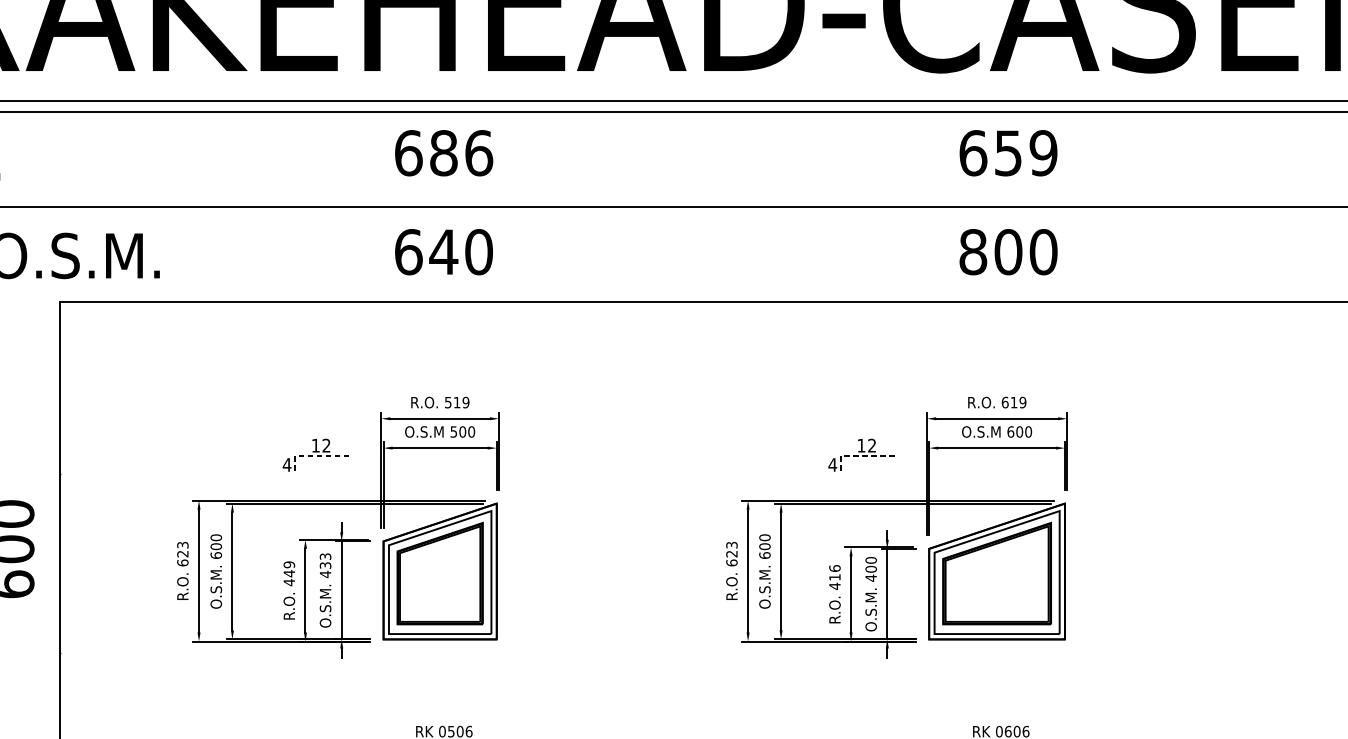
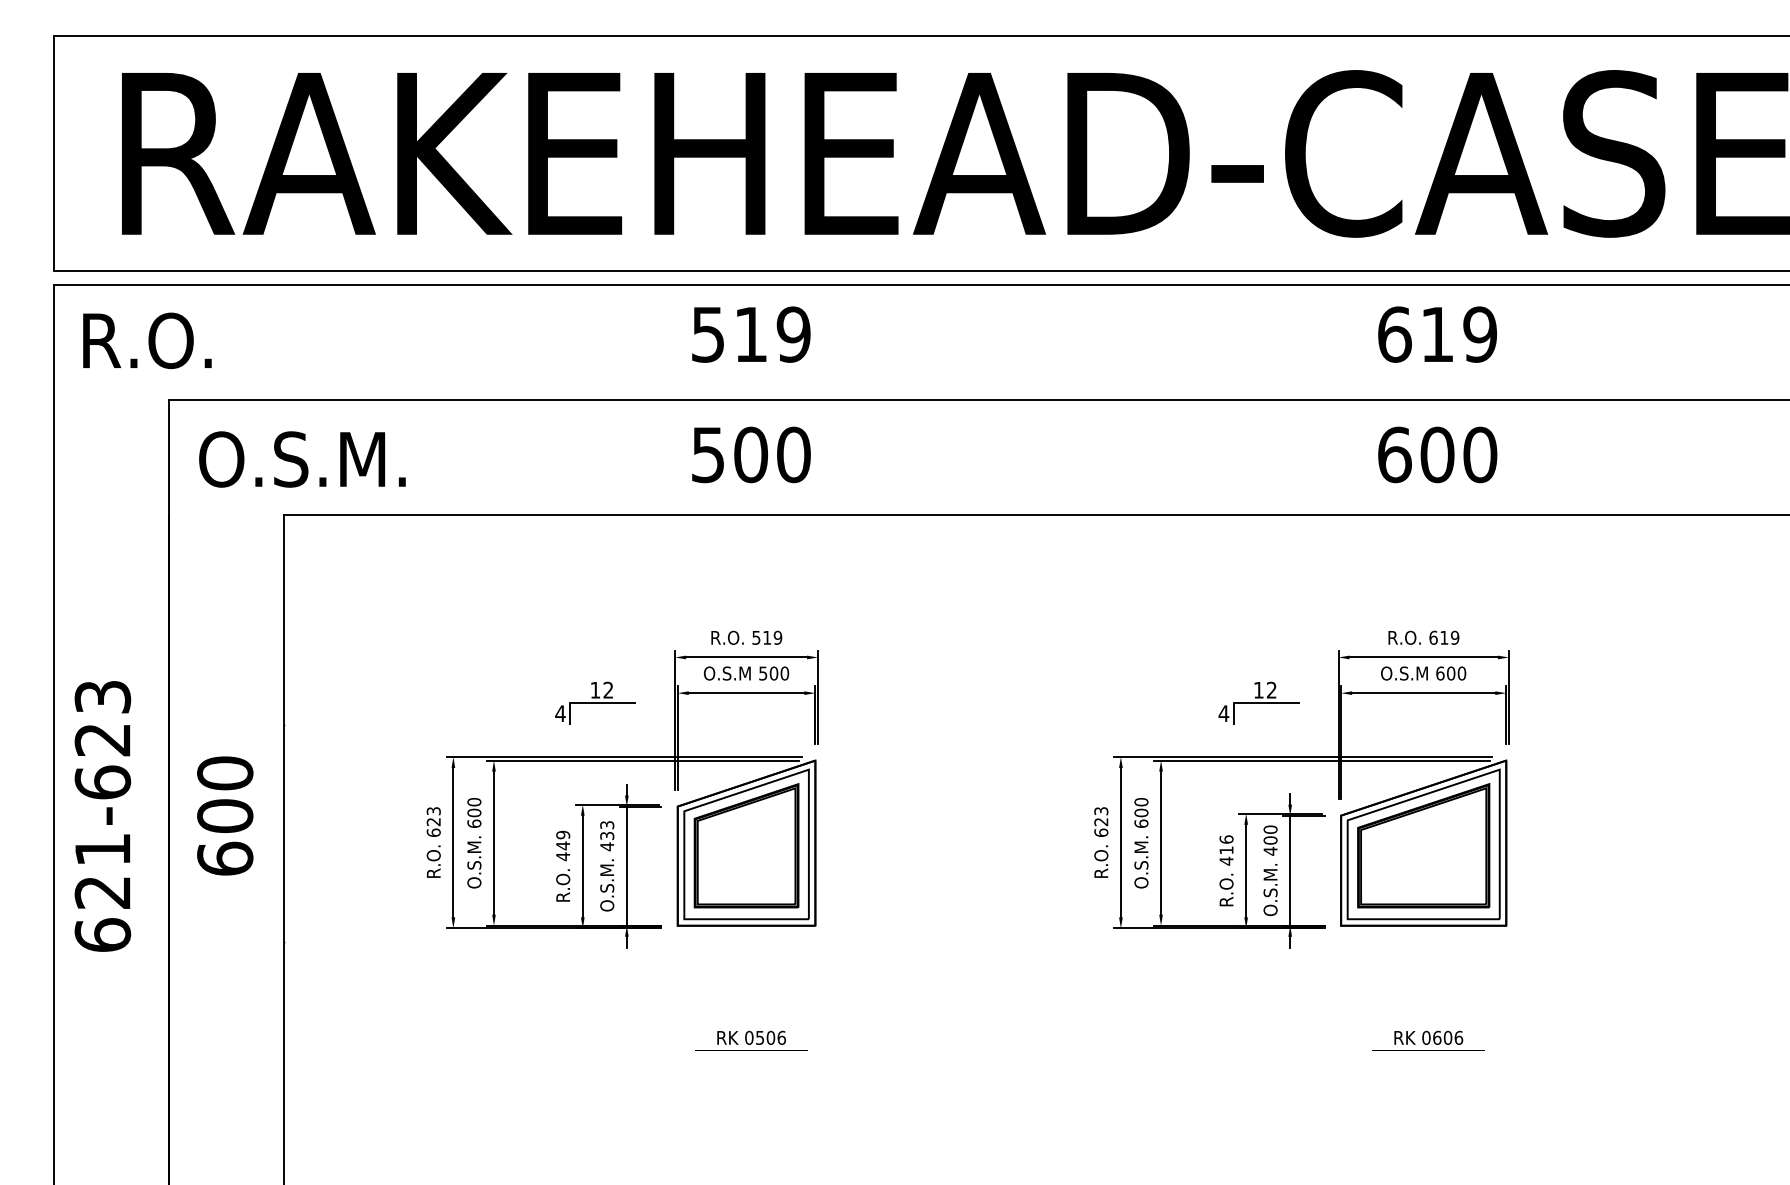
text: (444, 153) -> (751, 334), 686 -> 519
text: (1008, 153) -> (1437, 334), 659 -> 619
text: (426, 251) -> (729, 454), 640 -> 500
text: (973, 251) -> (1394, 454), 800 -> 600
line: (311, 455) -> (590, 702), dashed -> solid
line: (857, 455) -> (1254, 702), dashed -> solid

